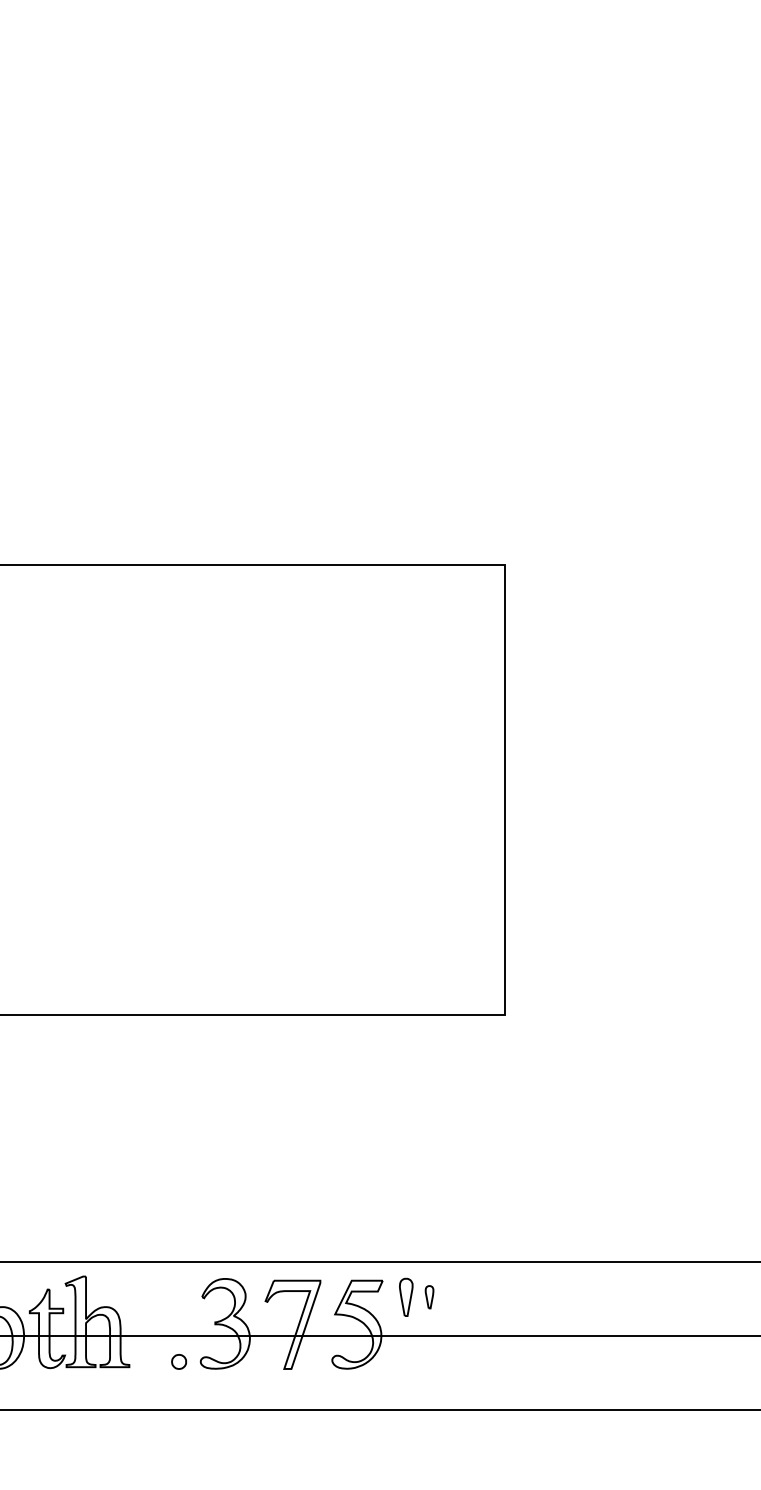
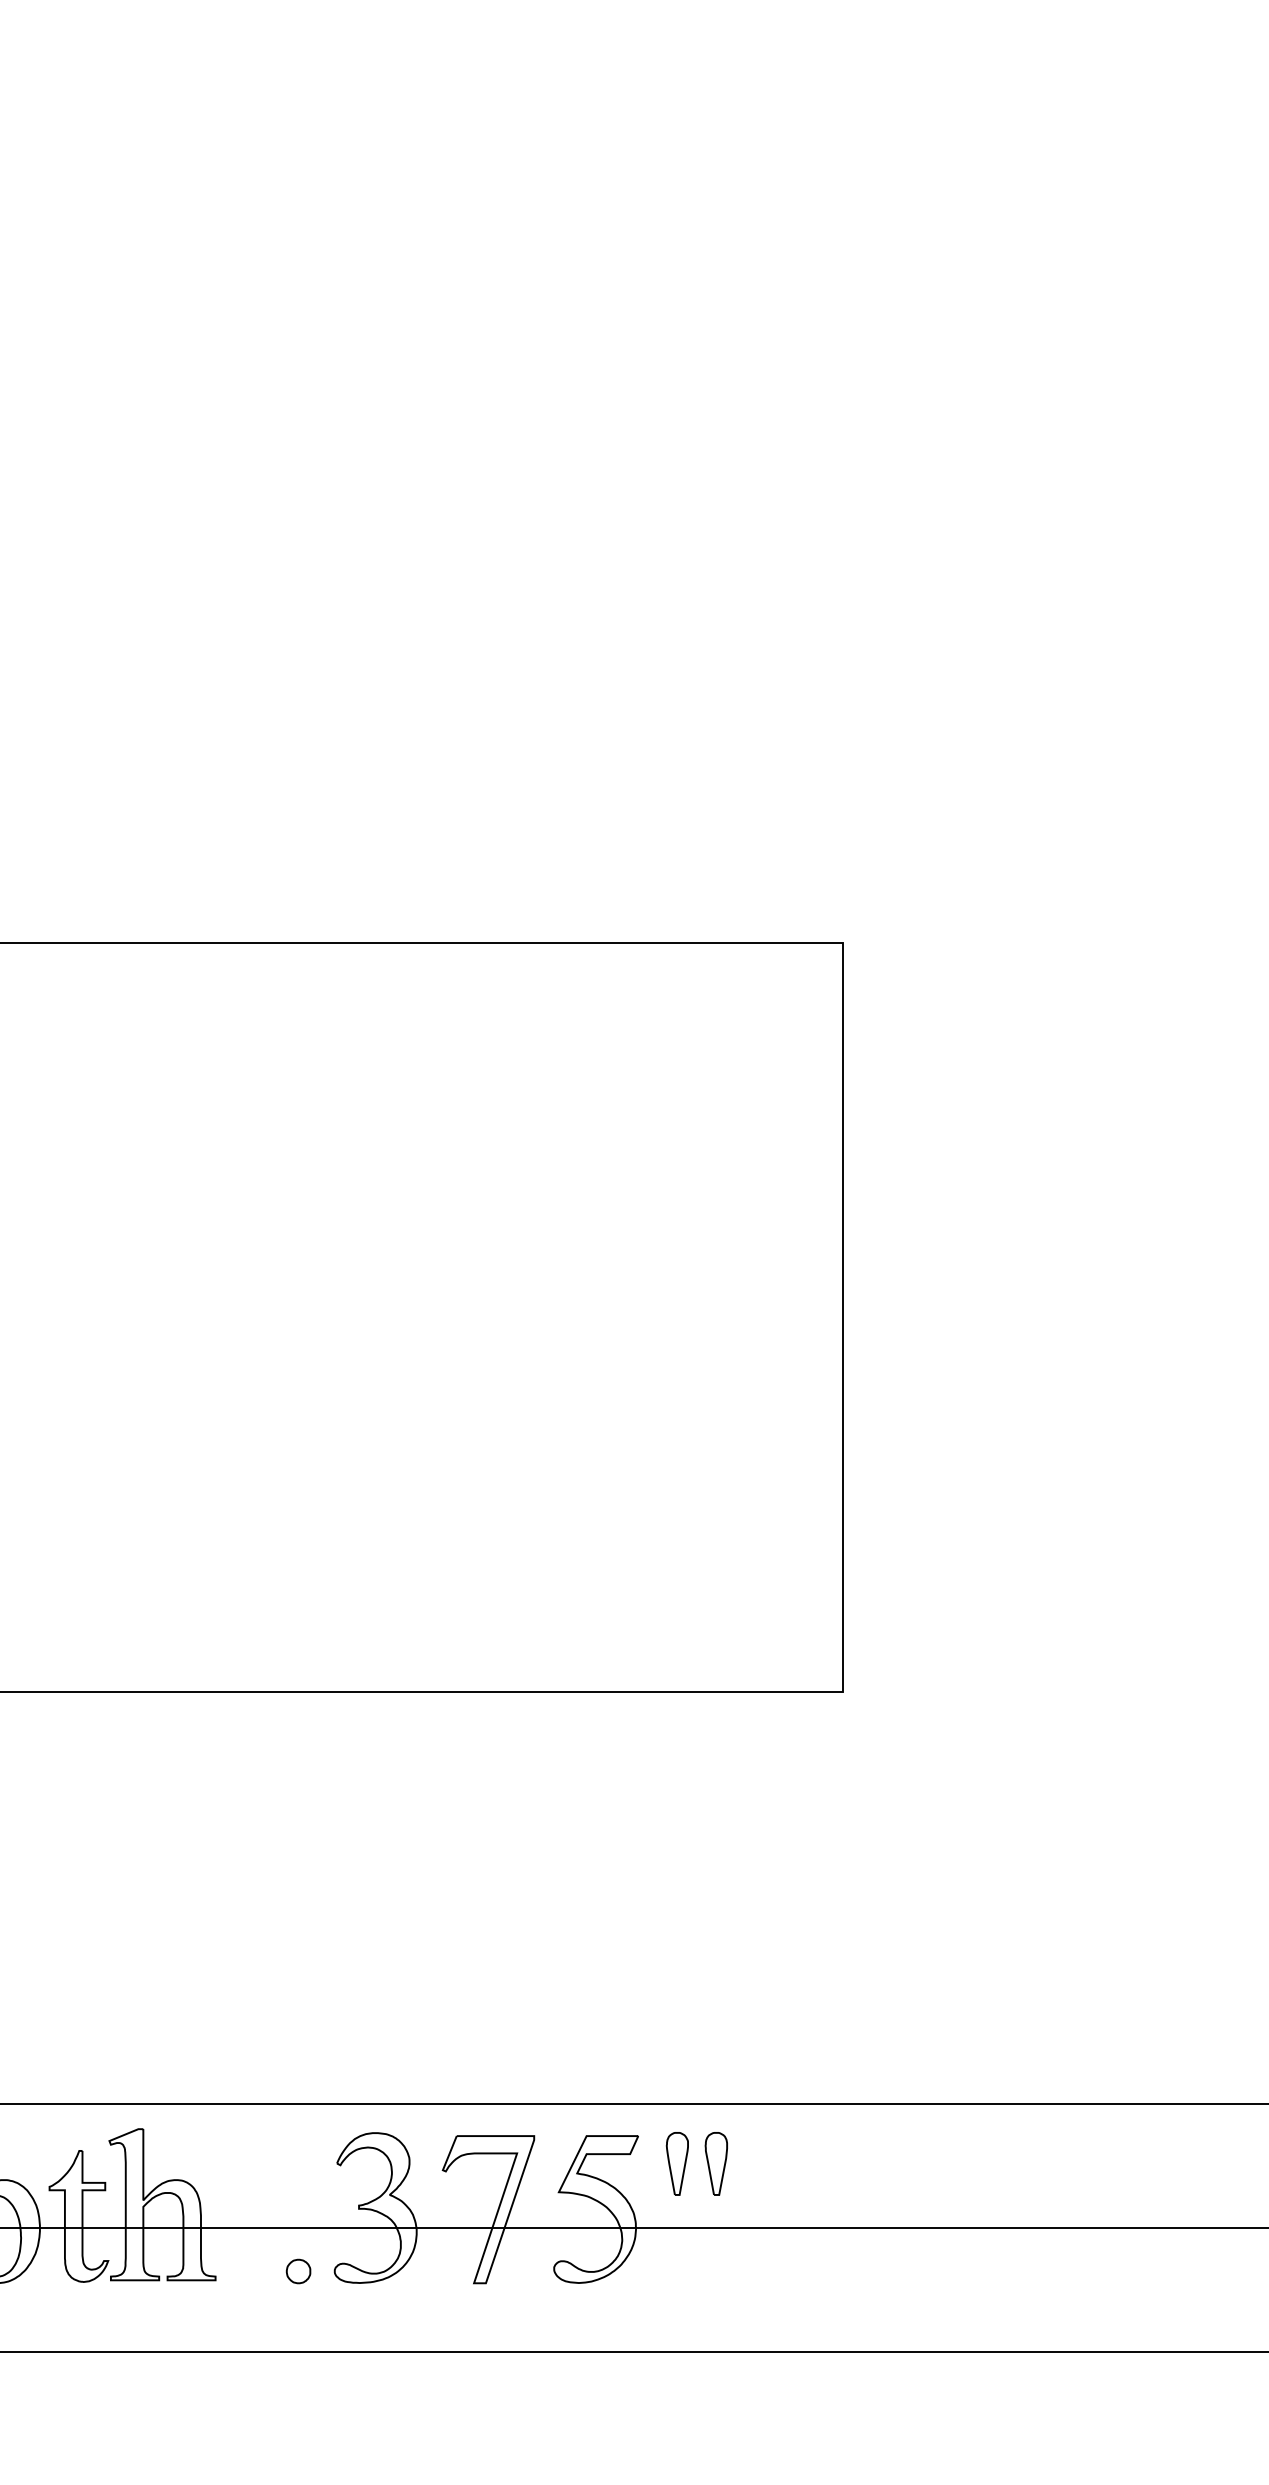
part: (429, 1296) -> (716, 2162), size x1.67

